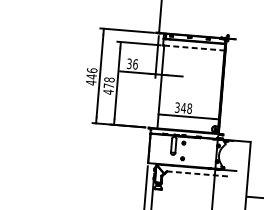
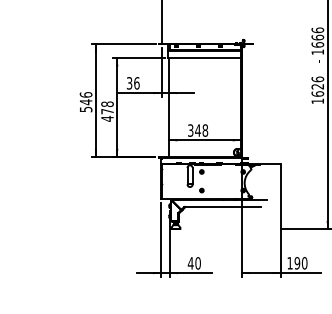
line: (194, 48) -> (205, 58), dashed -> solid
text: (91, 82) -> (86, 109), 446 -> 546
line: (198, 174) -> (222, 207), dashed -> solid

